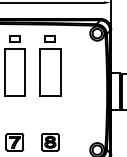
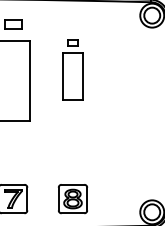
part: (50, 65) -> (73, 69), size x0.6

